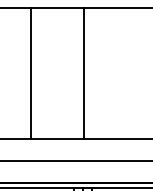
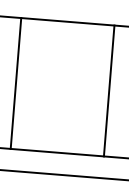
line: (31, 72) -> (16, 82), moved
line: (83, 72) -> (108, 90), moved

